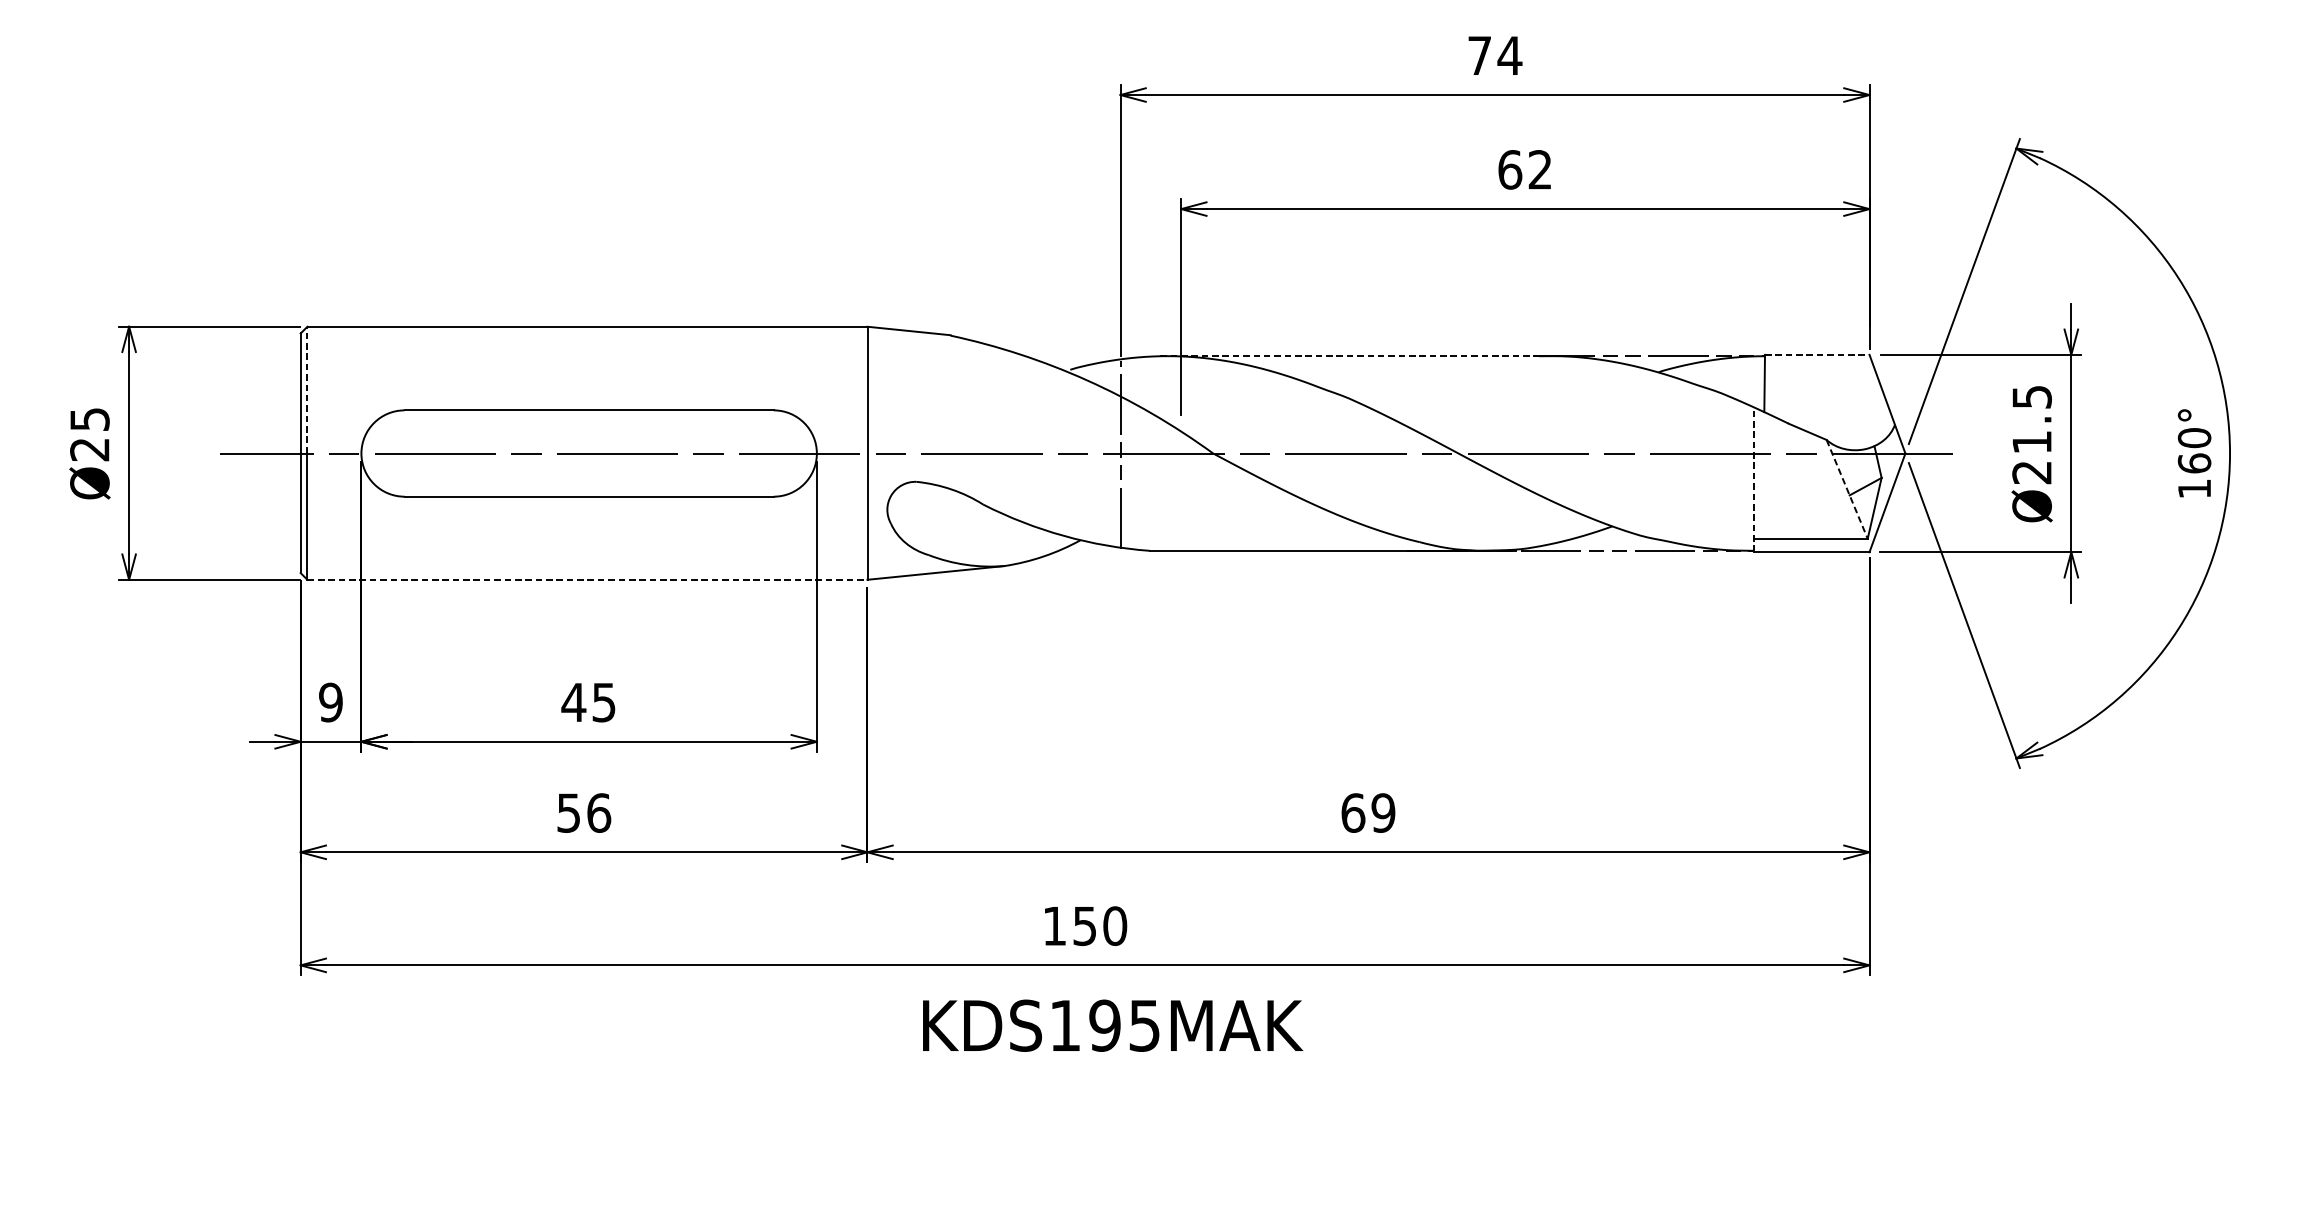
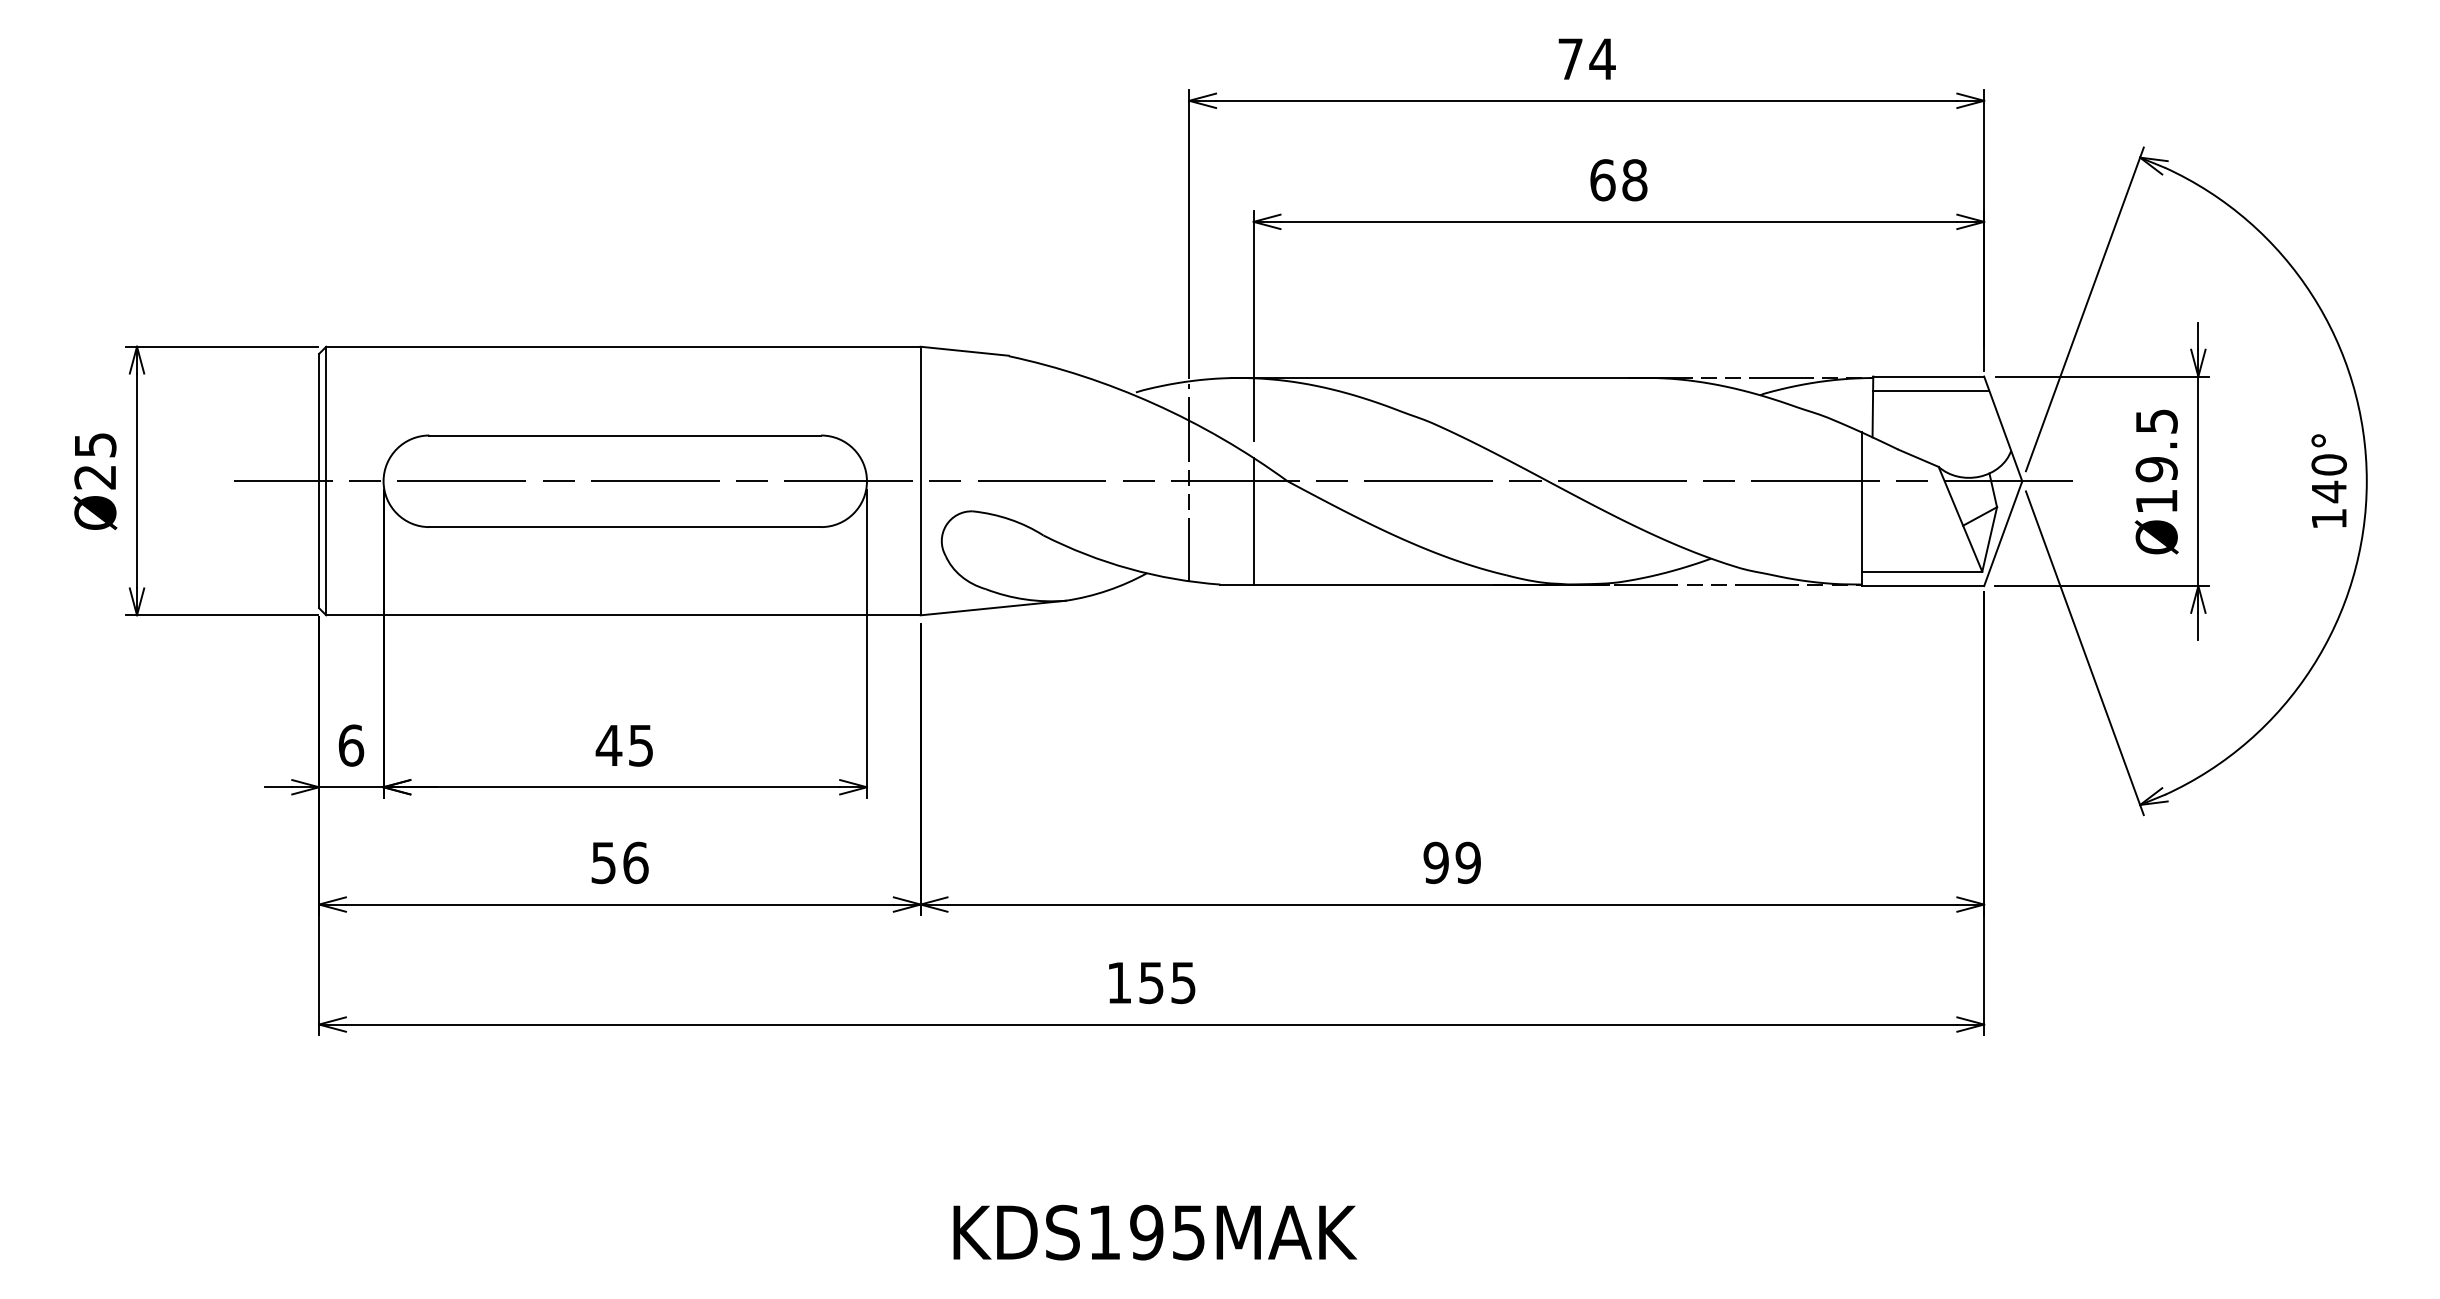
text: (1540, 170) -> (1634, 180), 62 -> 68
line: (1817, 354) -> (1929, 376), dashed -> solid
line: (1349, 356) -> (1432, 378), dashed -> solid
line: (1819, 367) -> (1931, 390), added
line: (307, 389) -> (326, 413), dashed -> solid
text: (2031, 457) -> (2156, 485), Ø21.5 -> Ø19.5
text: (2193, 463) -> (2328, 491), 160° -> 140°
line: (1753, 480) -> (1861, 509), dashed -> solid
line: (1847, 489) -> (1960, 519), dashed -> solid
line: (1181, 490) -> (1253, 520), added
line: (588, 579) -> (624, 615), dashed -> solid
text: (331, 702) -> (351, 745), 9 -> 6
text: (1353, 812) -> (1436, 862), 69 -> 99
text: (1115, 925) -> (1183, 982), 150 -> 155
text: (1113, 1025) -> (1155, 1232), moved

